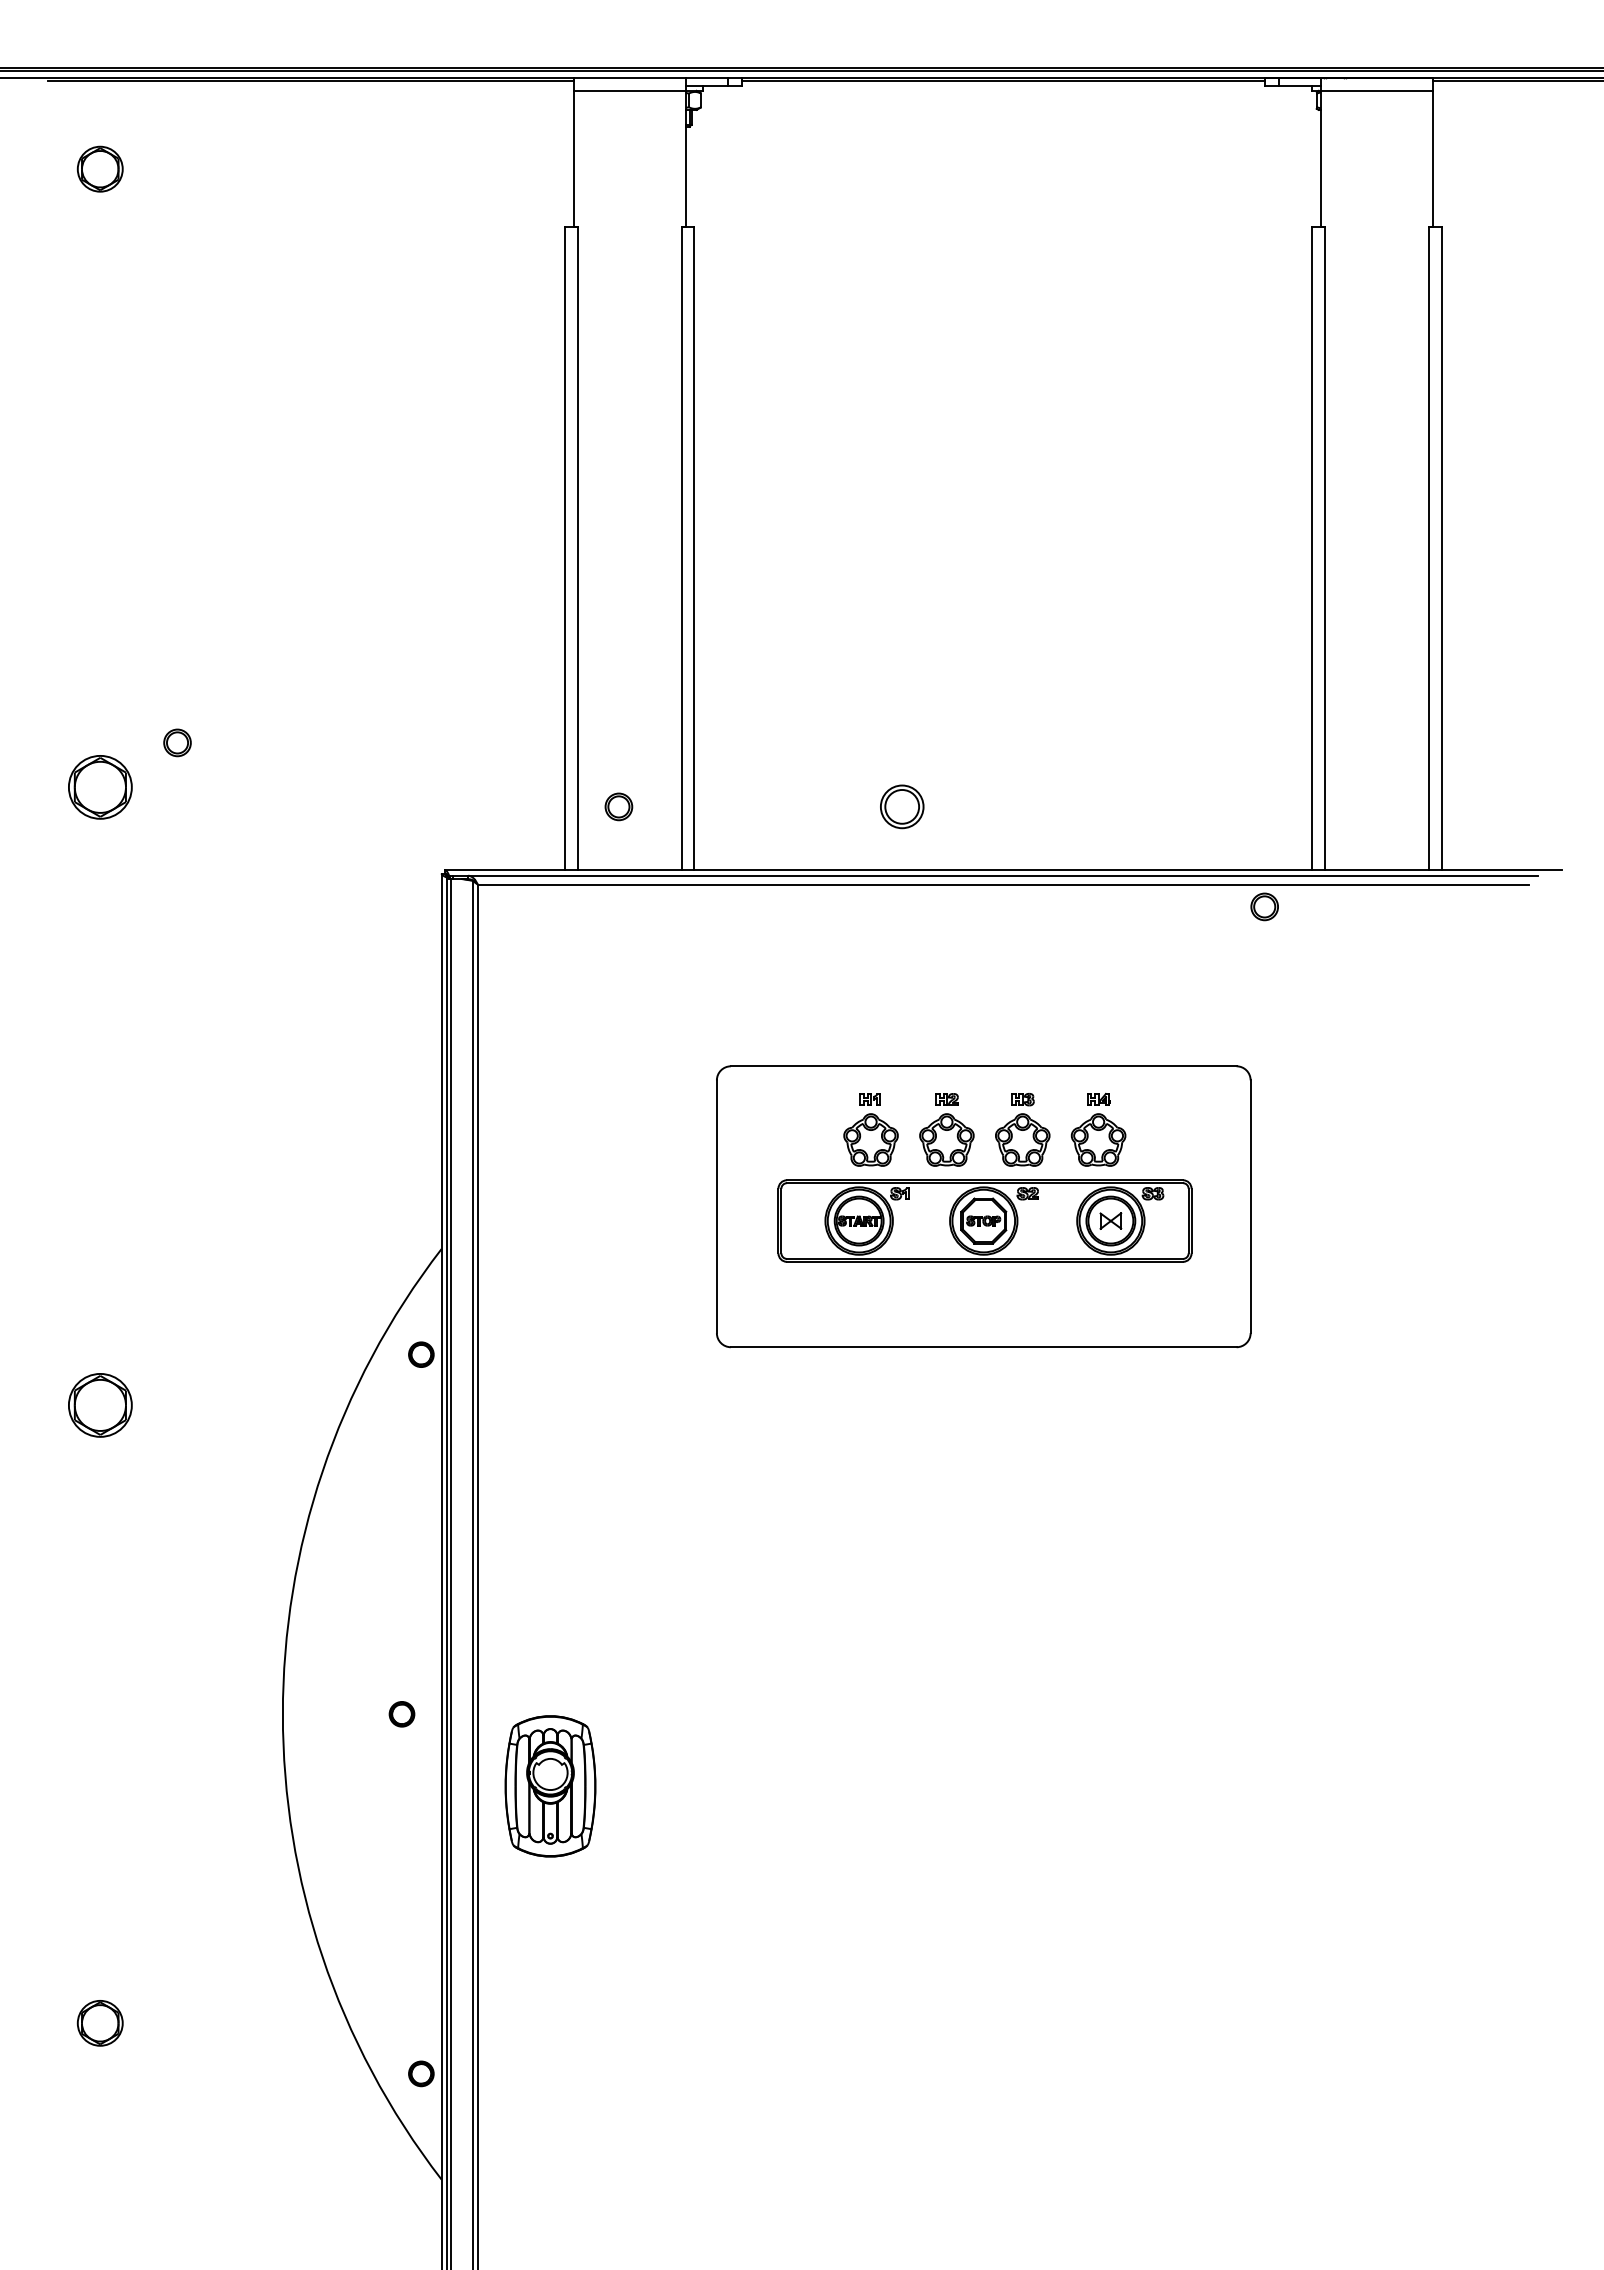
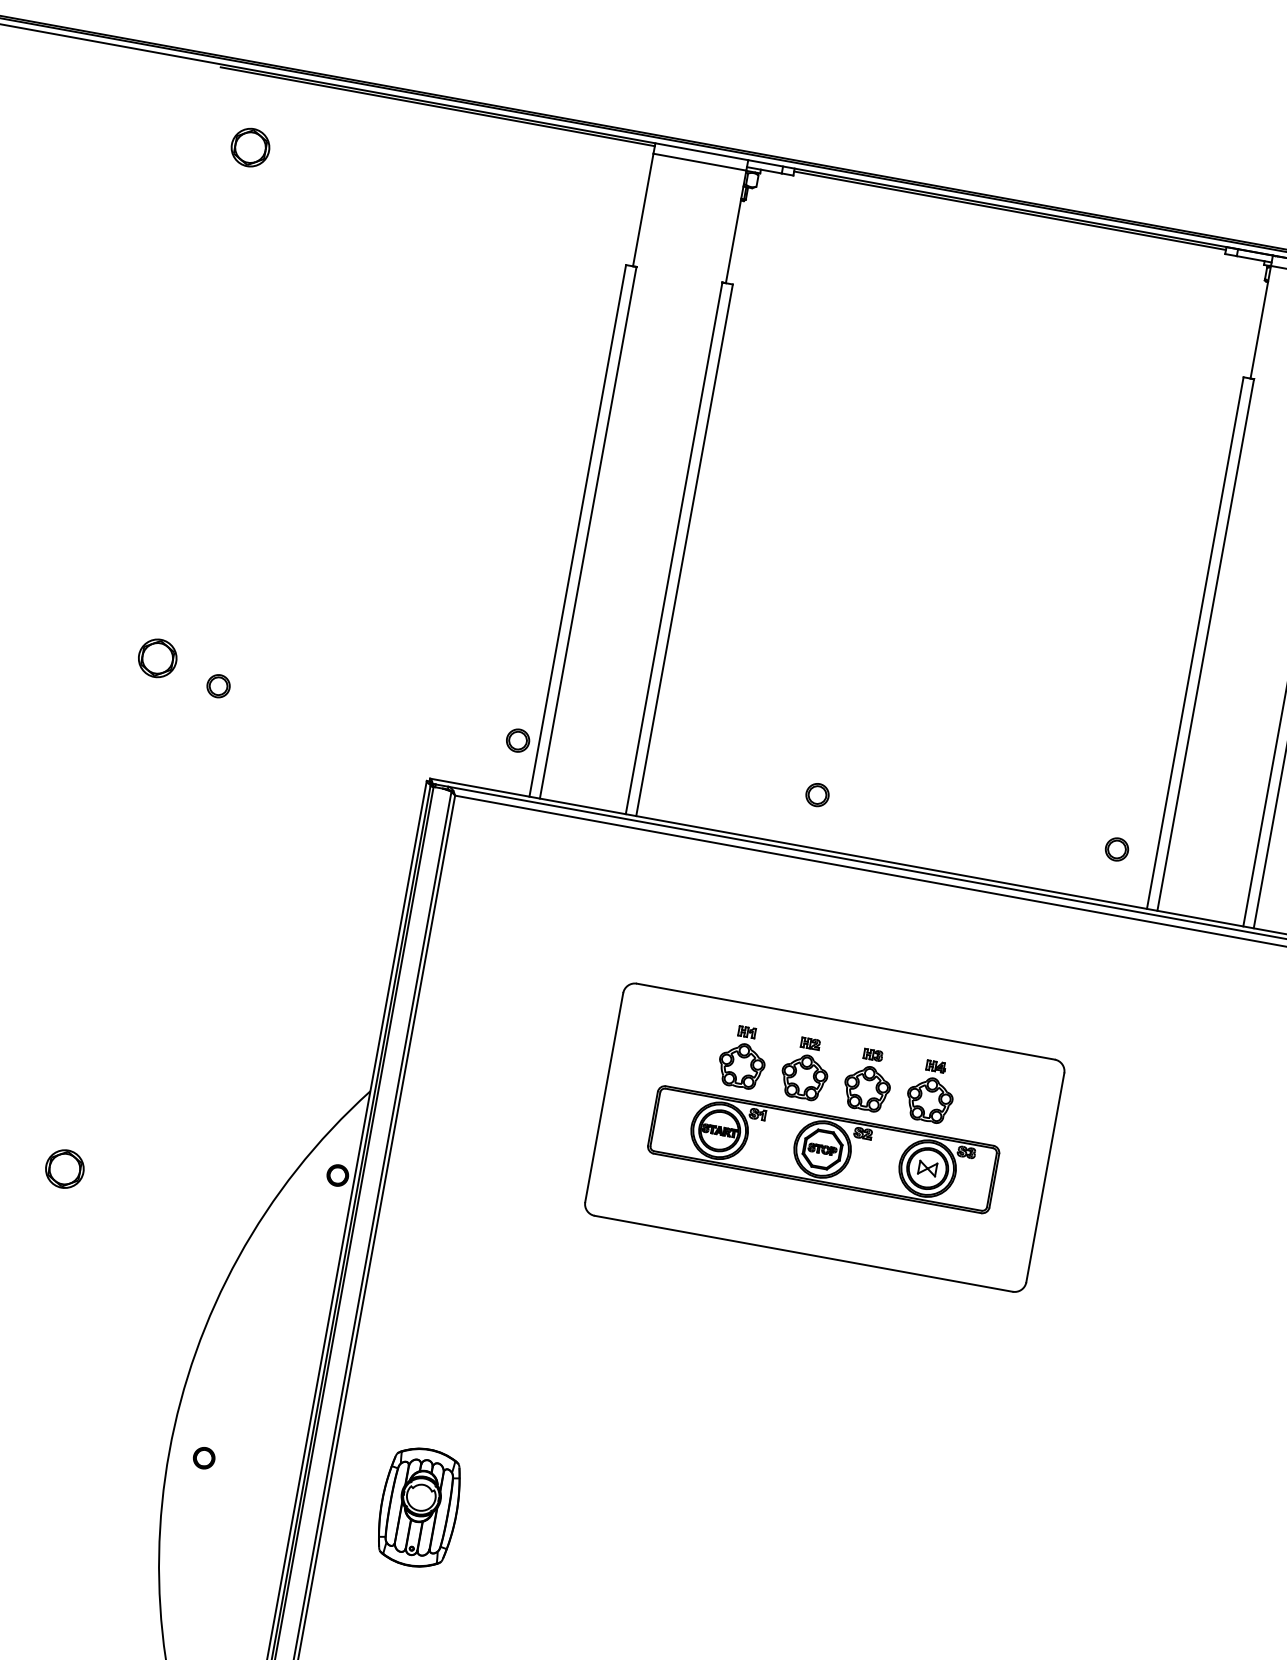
part: (177, 742) -> (218, 685), moved
part: (99, 786) -> (157, 657), size x0.71
part: (618, 806) -> (517, 740), moved
part: (902, 806) -> (817, 794), size x0.62
part: (1264, 906) -> (1116, 849), moved
part: (99, 1404) -> (64, 1168), size x0.71
part: (401, 1714) -> (203, 1458), moved
part: (550, 1786) -> (419, 1507), moved

